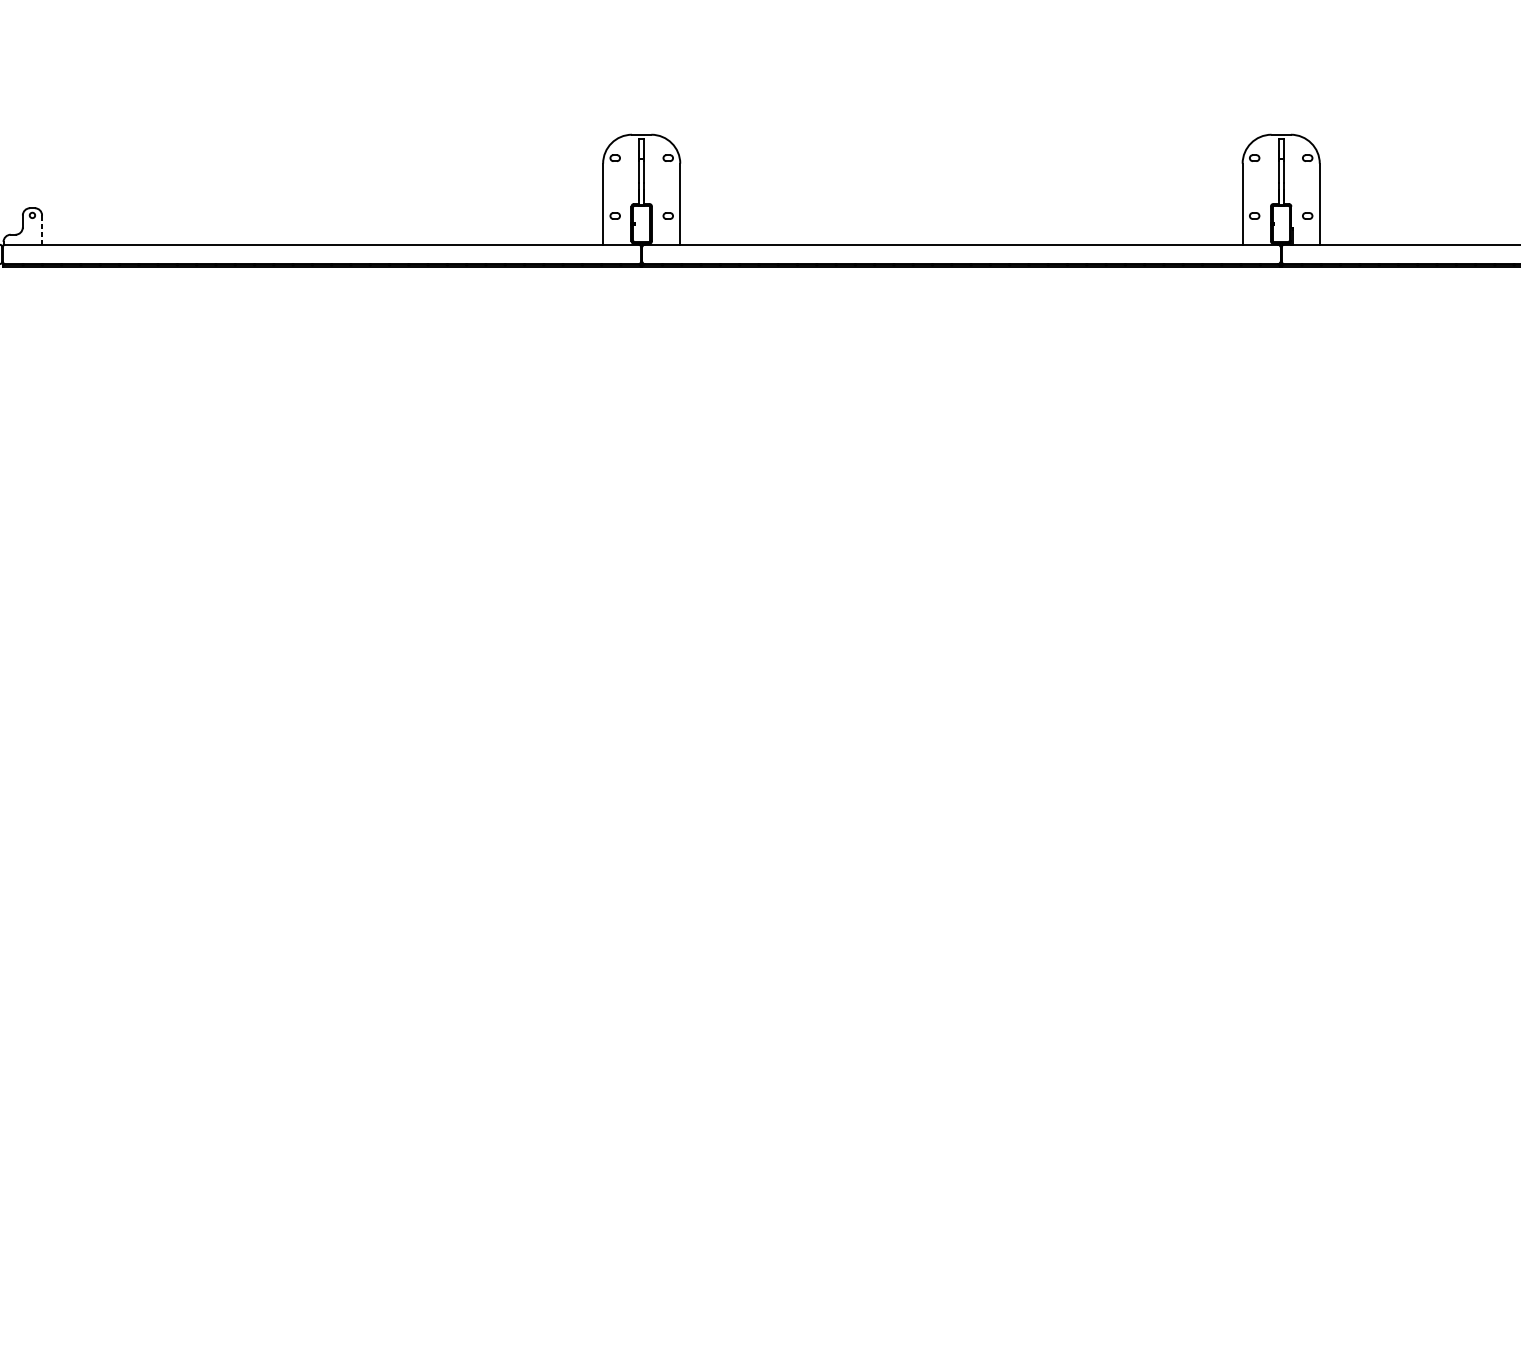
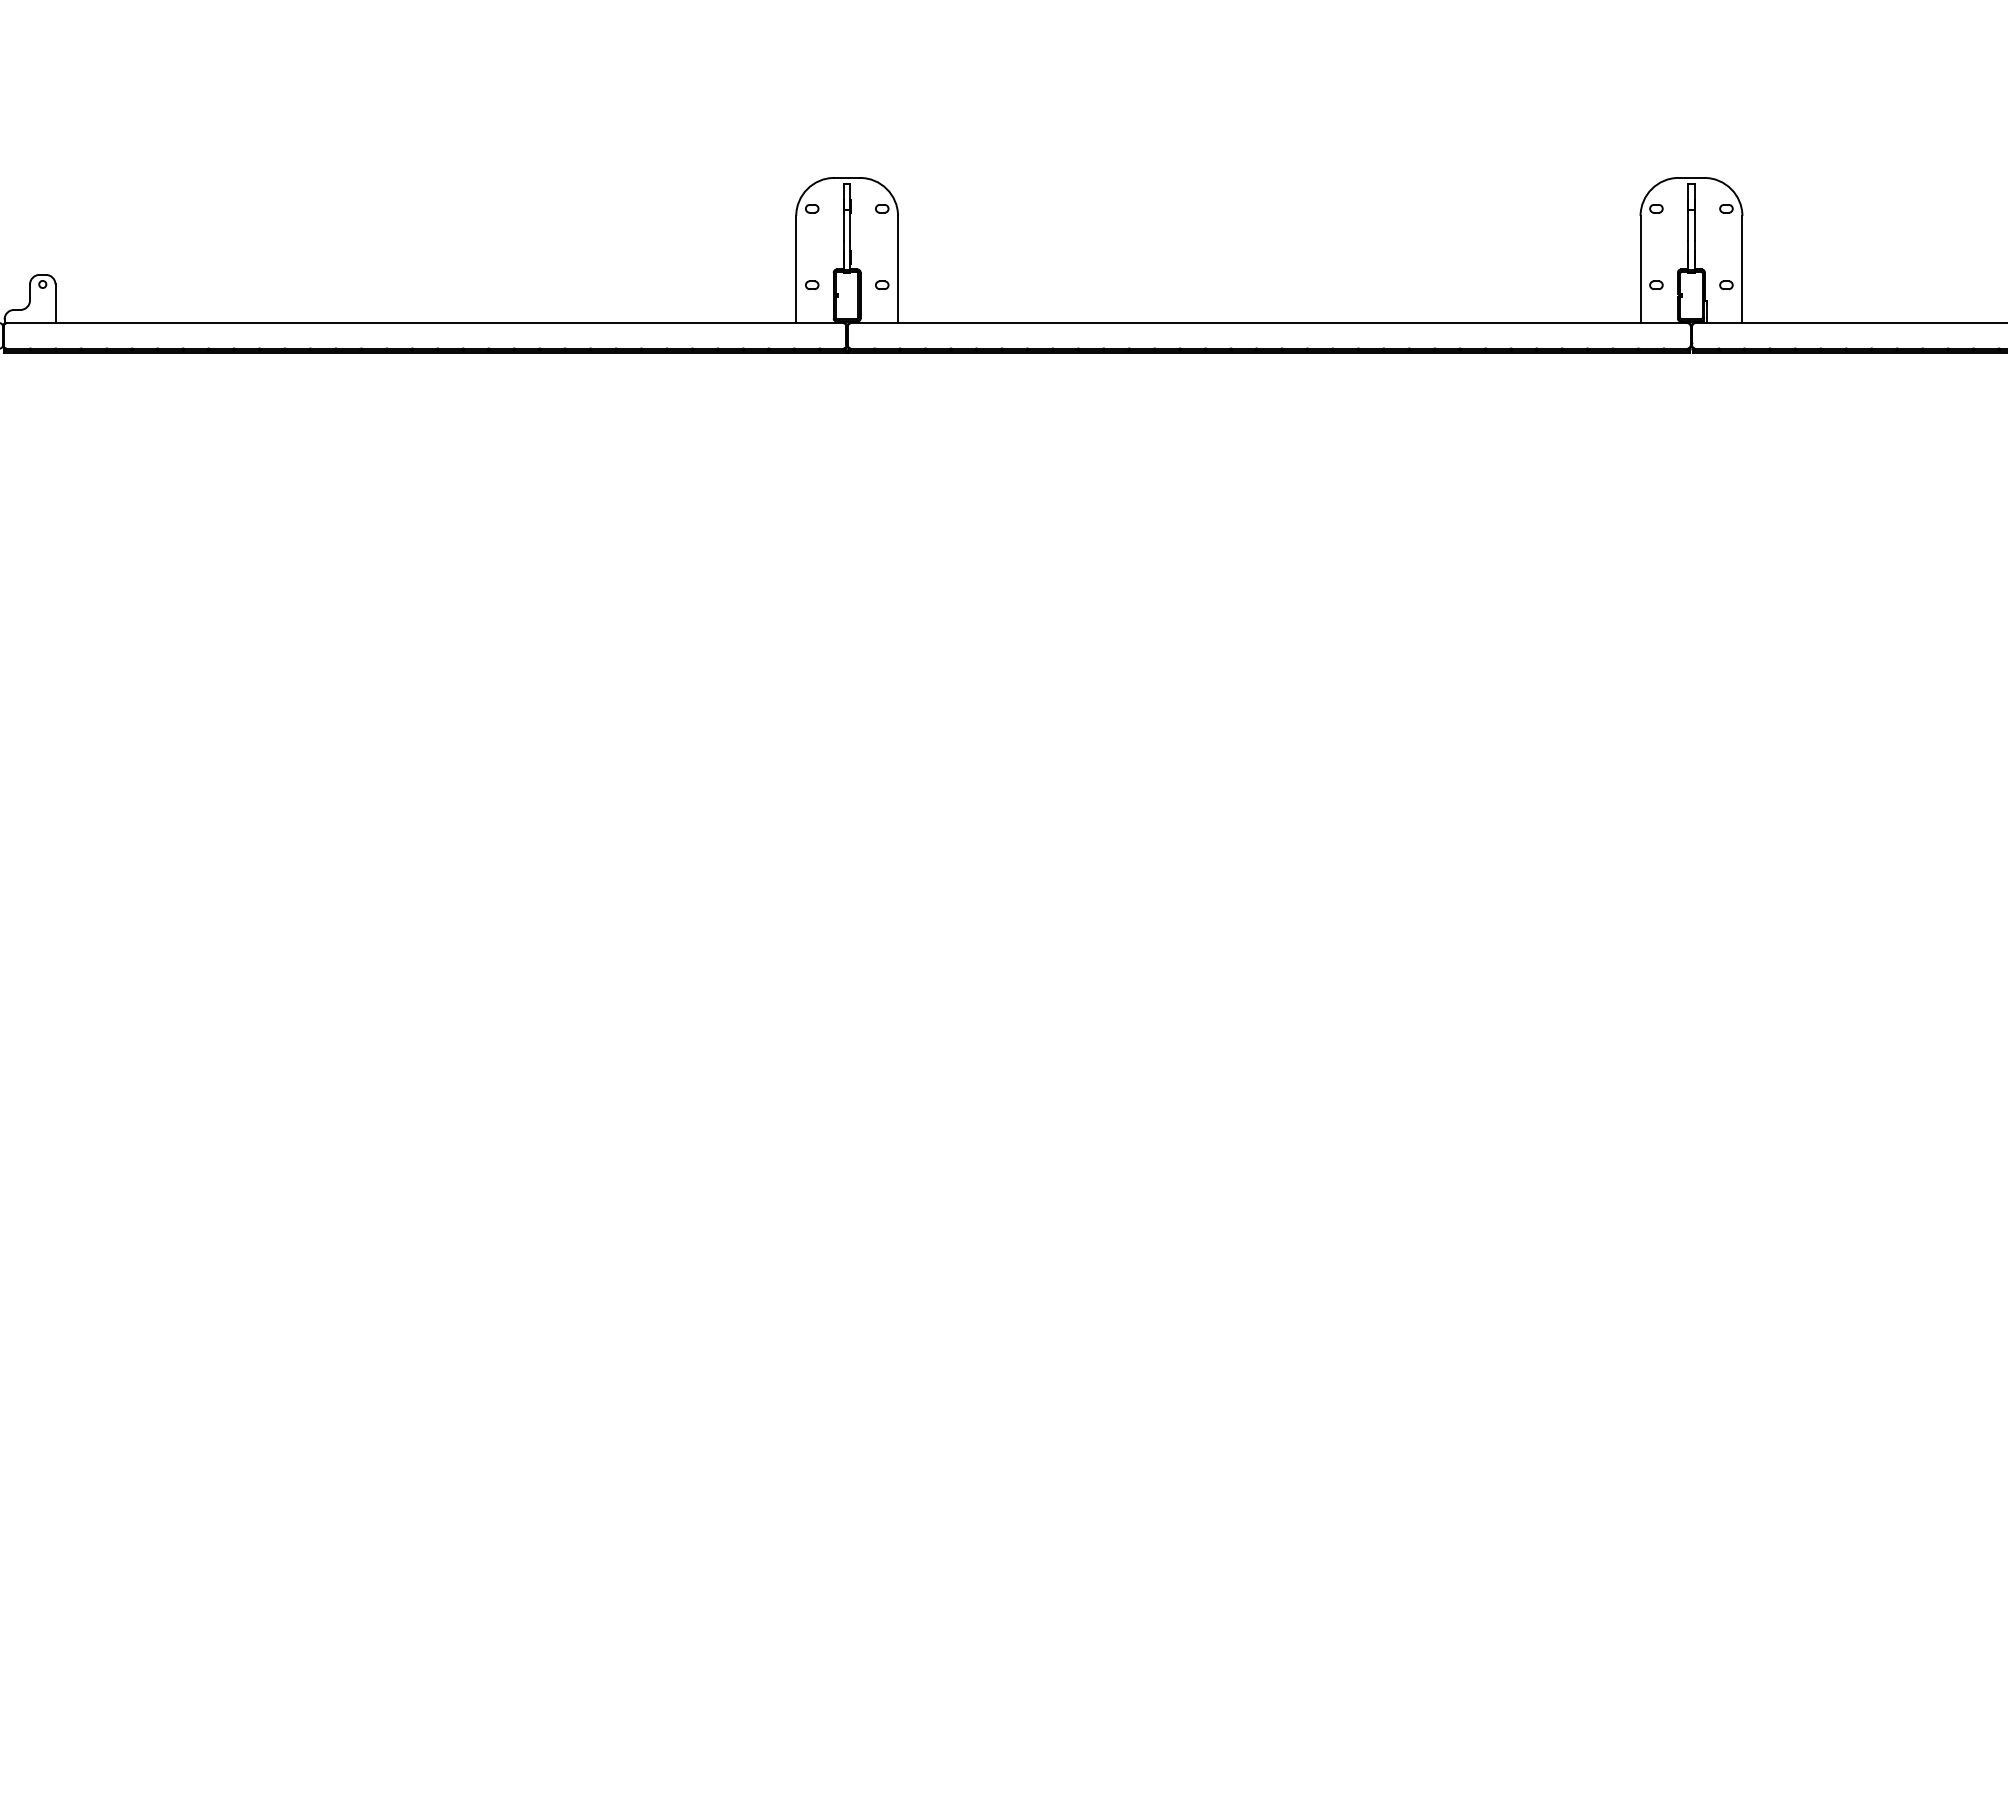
line: (42, 230) -> (55, 304), dashed -> solid

